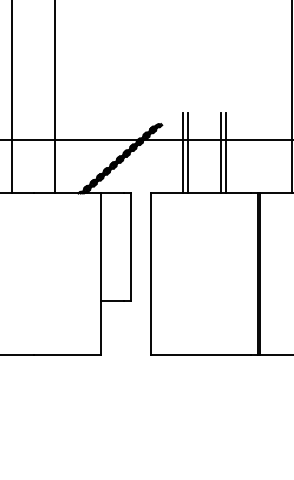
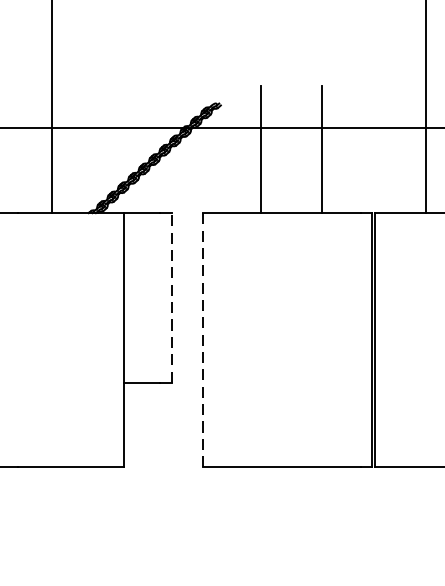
line: (182, 152) -> (252, 148), removed
line: (221, 152) -> (314, 148), removed
line: (131, 247) -> (172, 298), solid -> dashed
line: (150, 274) -> (202, 340), solid -> dashed

